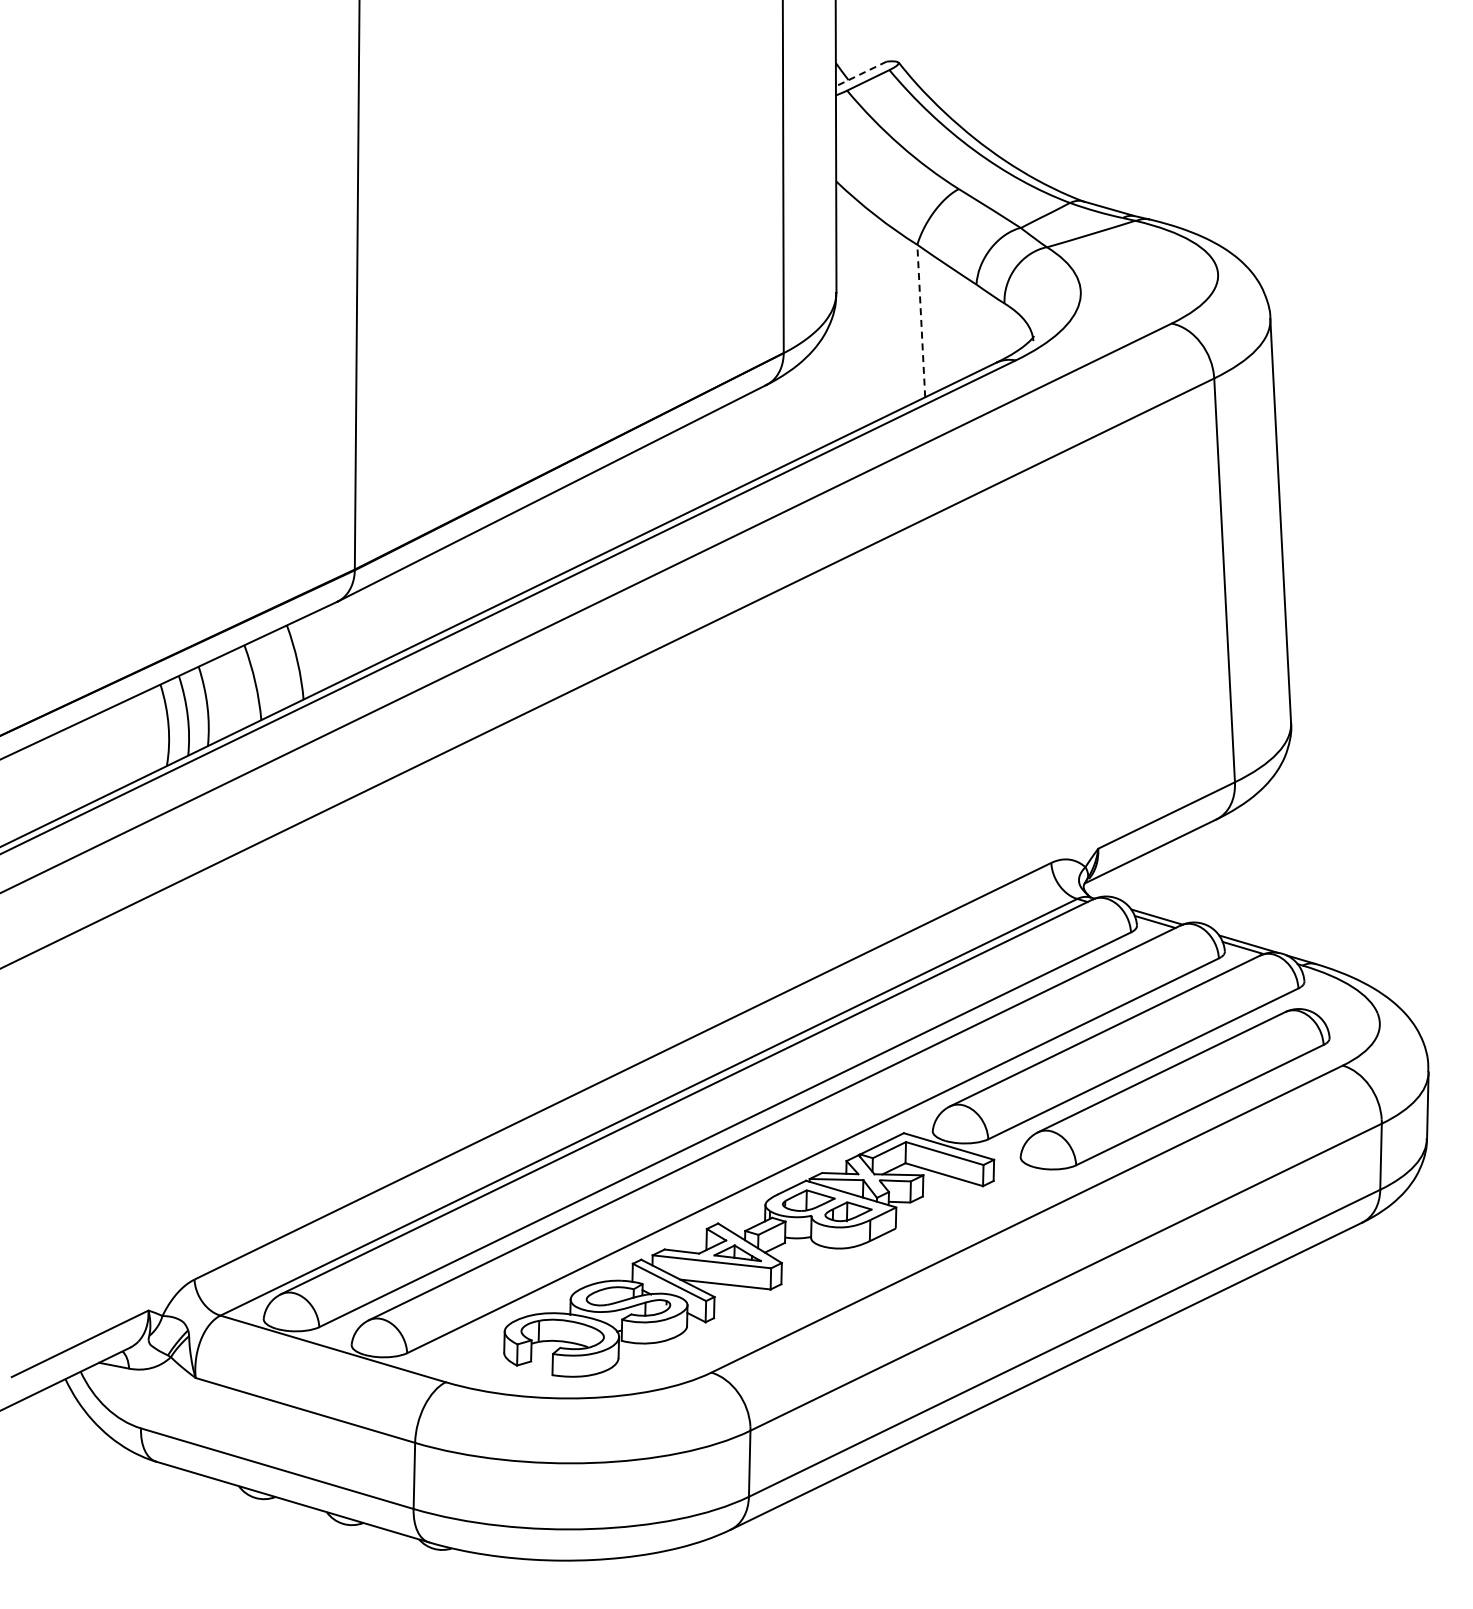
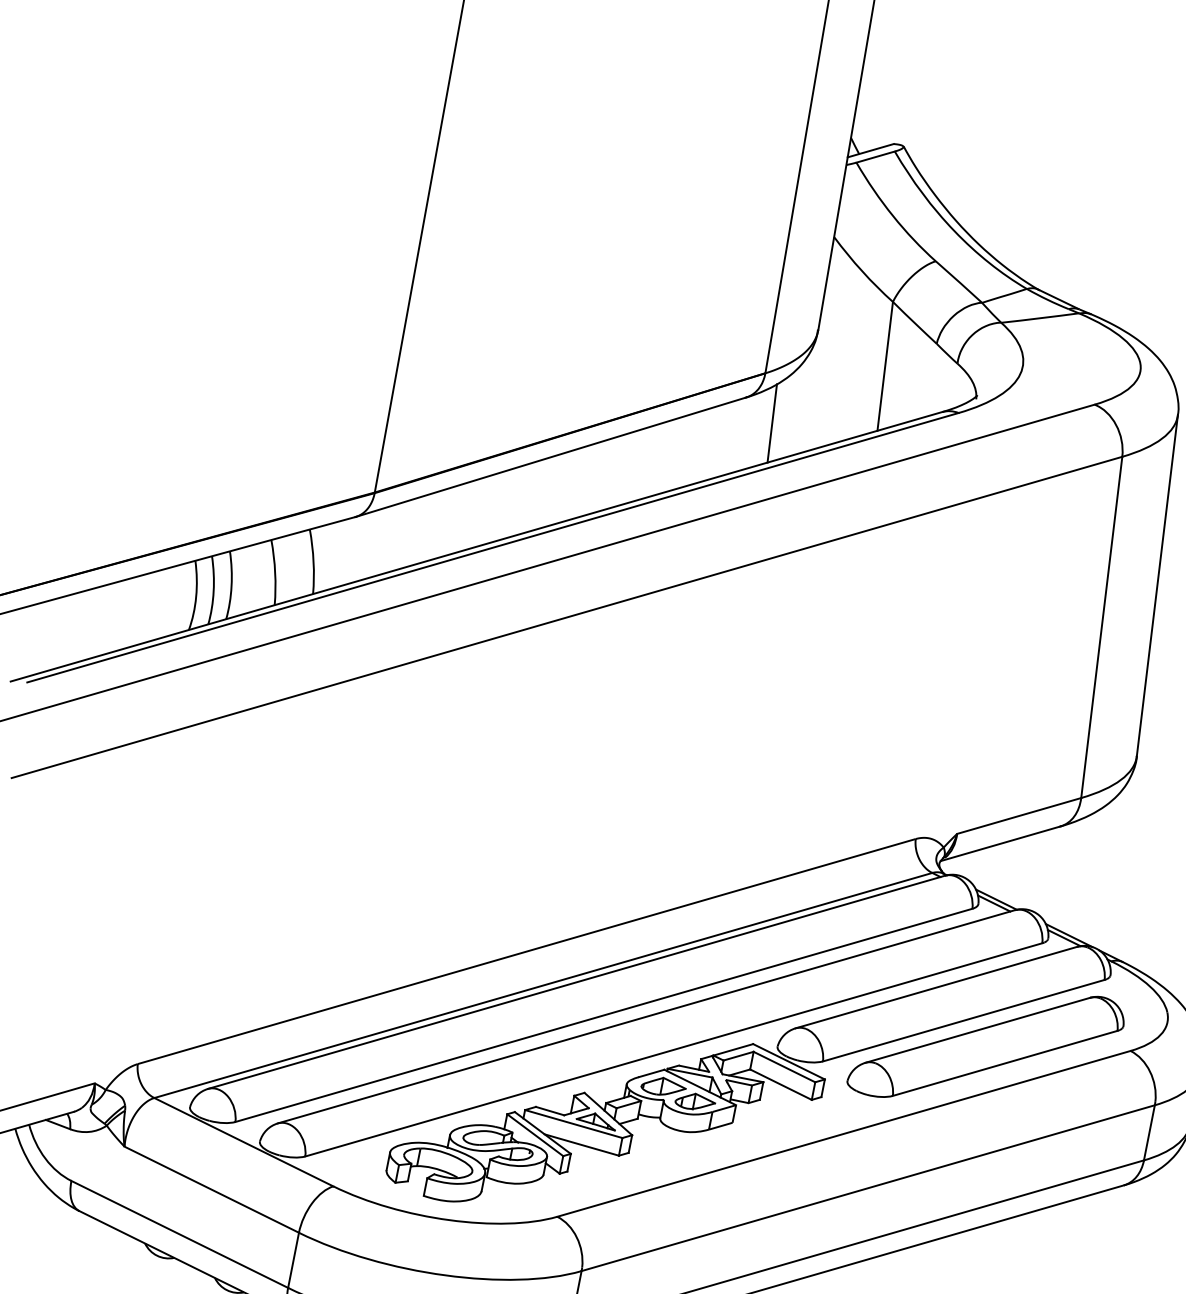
line: (860, 74) -> (869, 151), dashed -> solid
line: (921, 320) -> (885, 365), dashed -> solid
line: (801, 409) -> (772, 423), added

